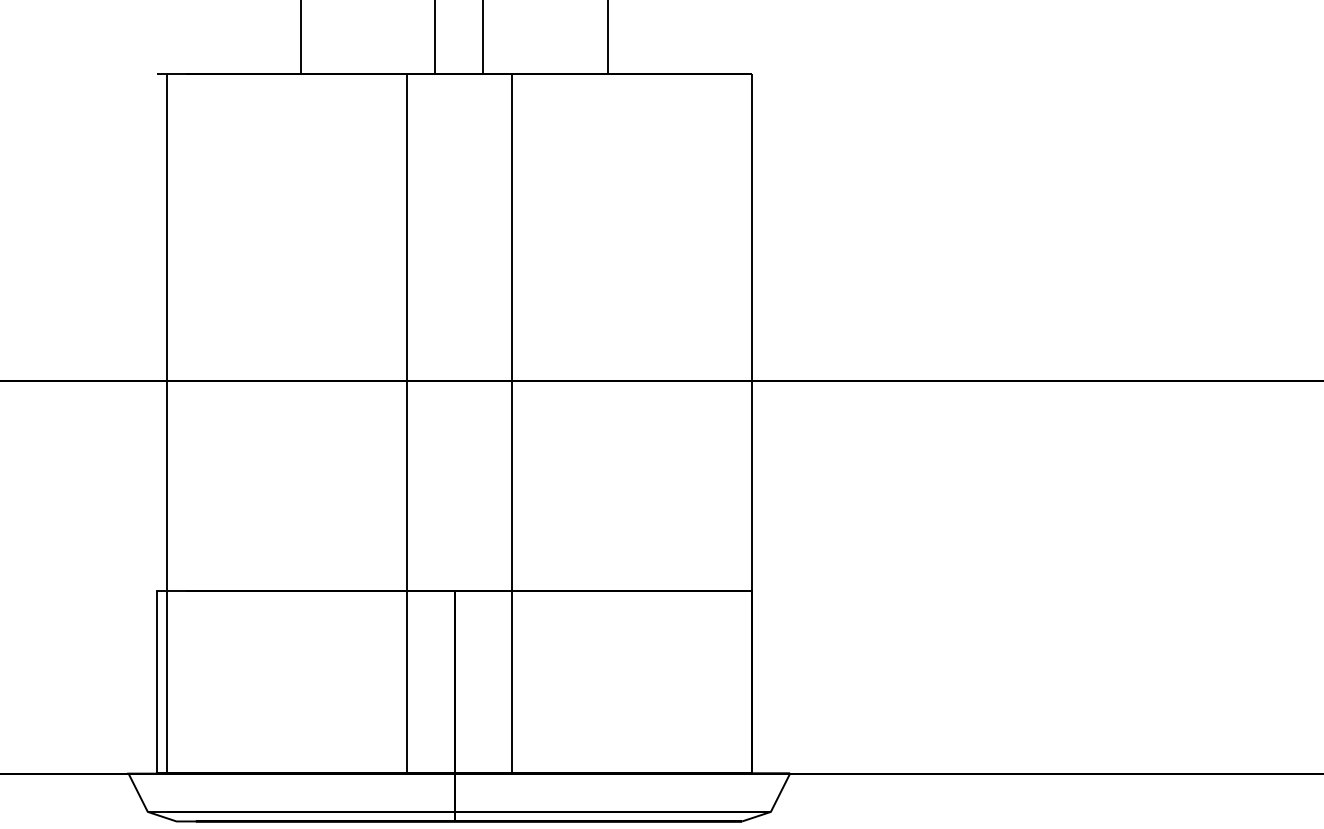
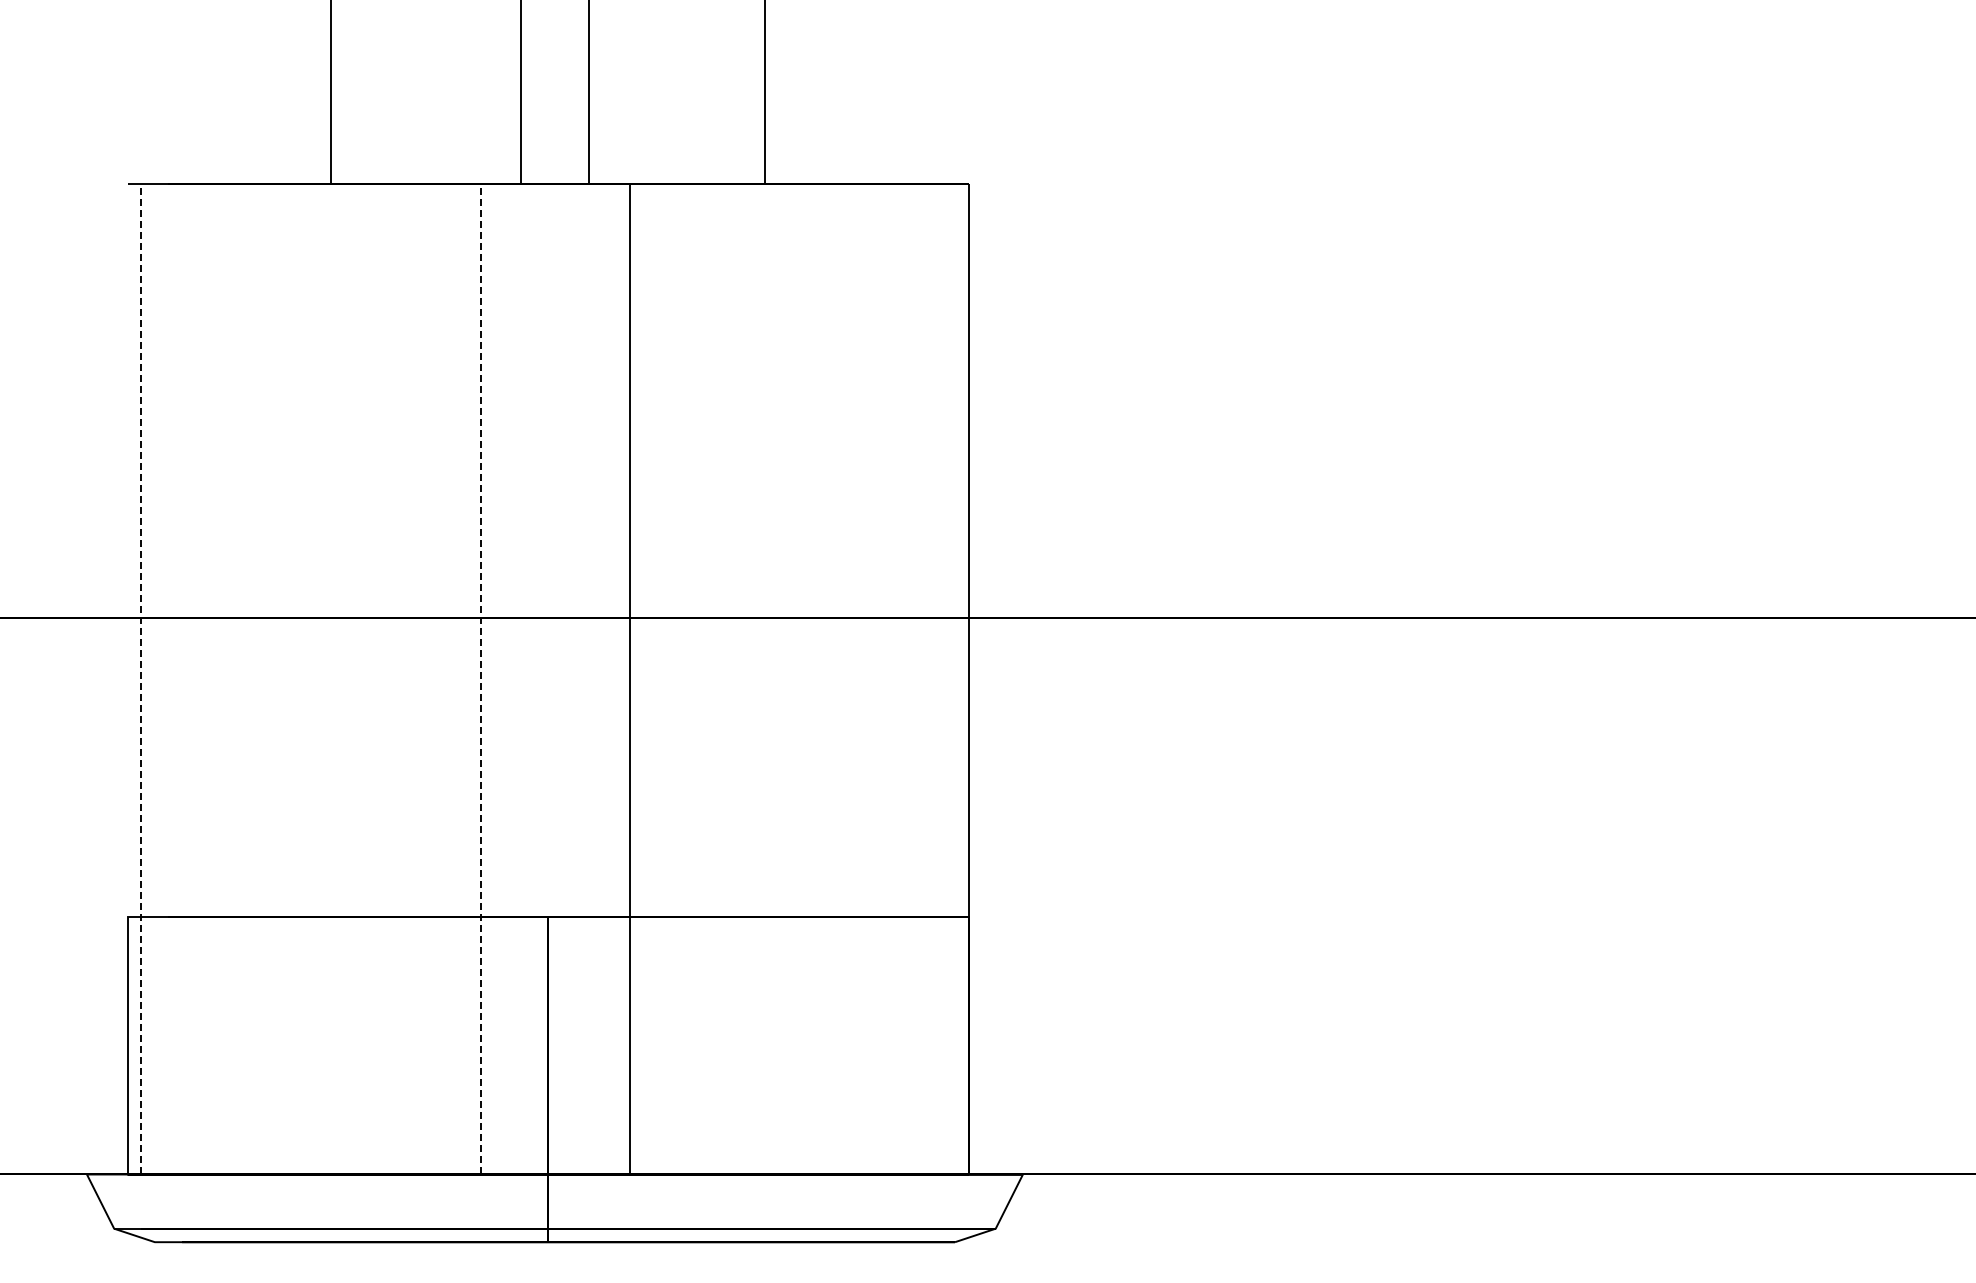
line: (167, 423) -> (141, 678), solid -> dashed
line: (406, 423) -> (480, 678), solid -> dashed

